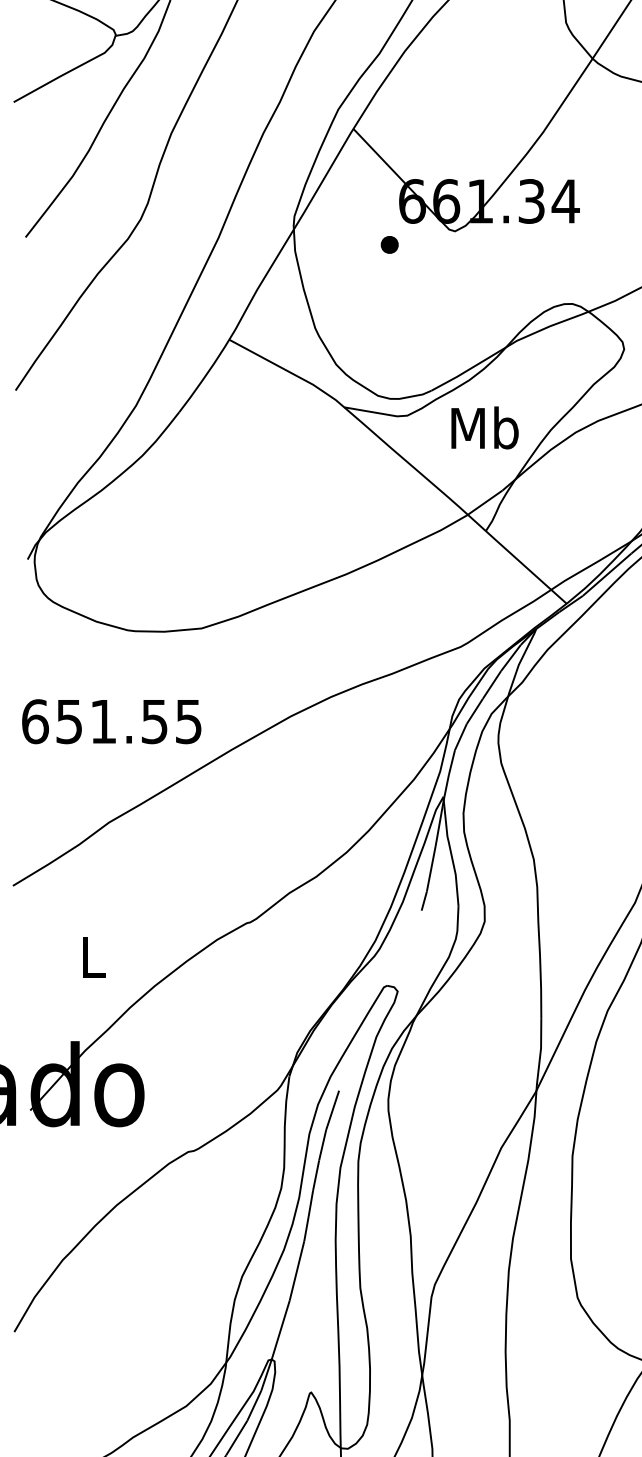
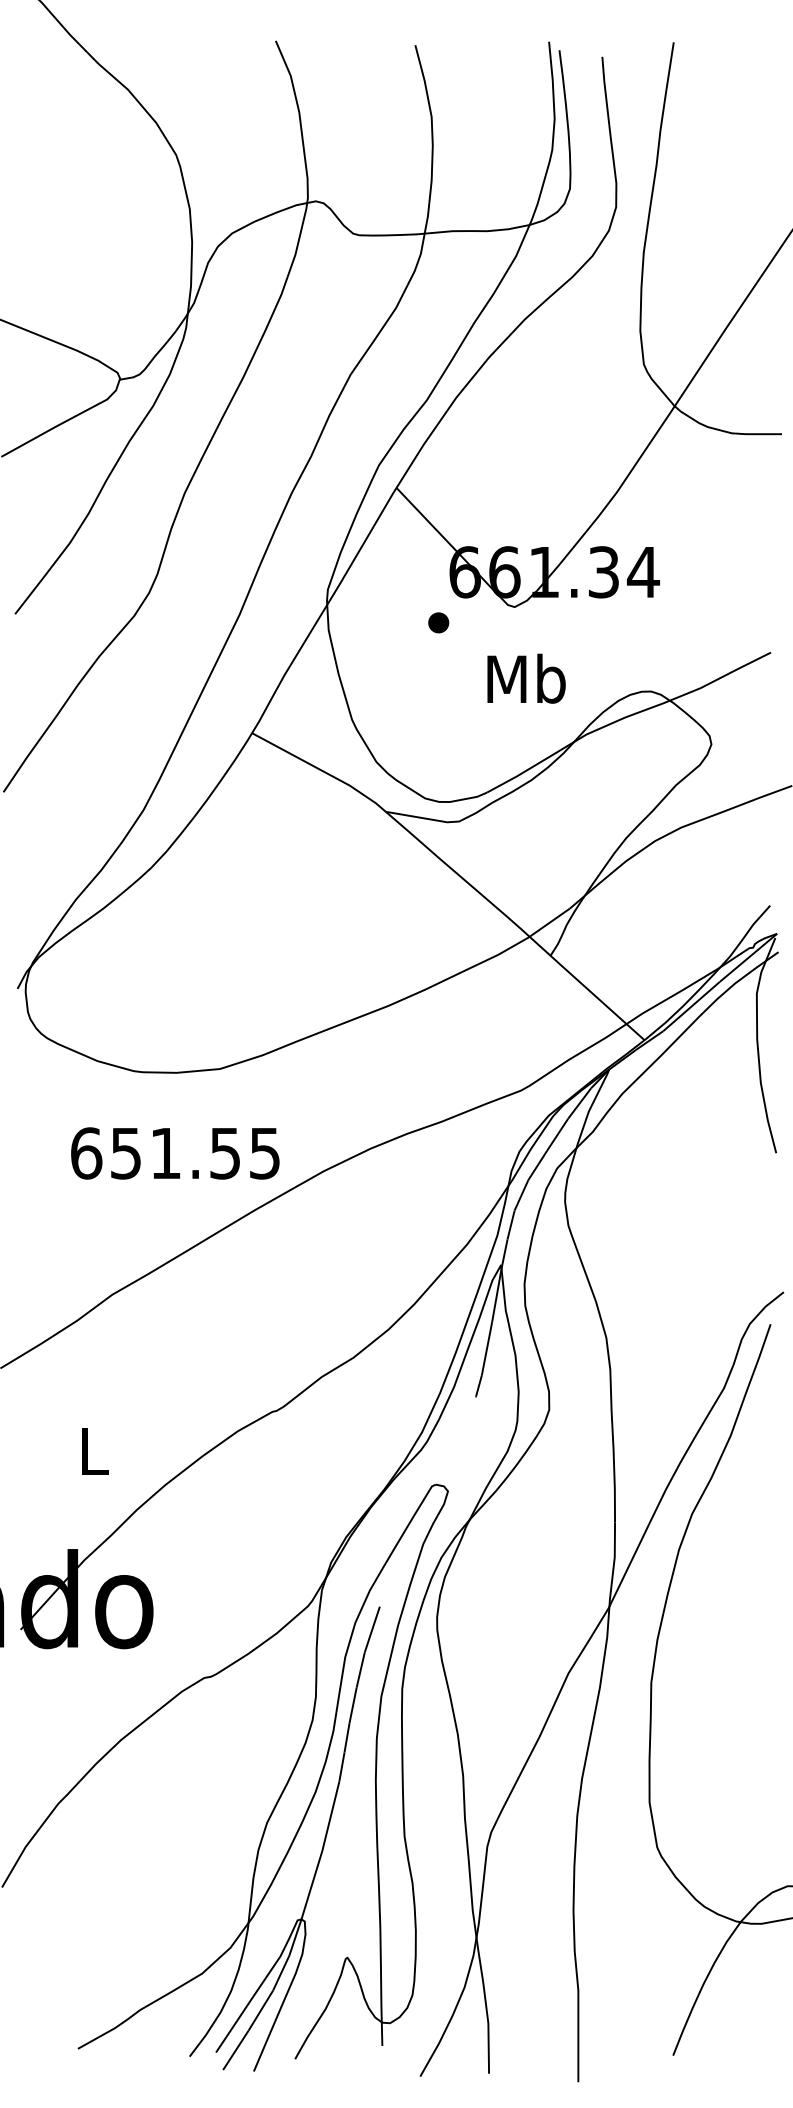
text: (484, 427) -> (526, 678), moved
text: (111, 721) -> (175, 1153), moved

